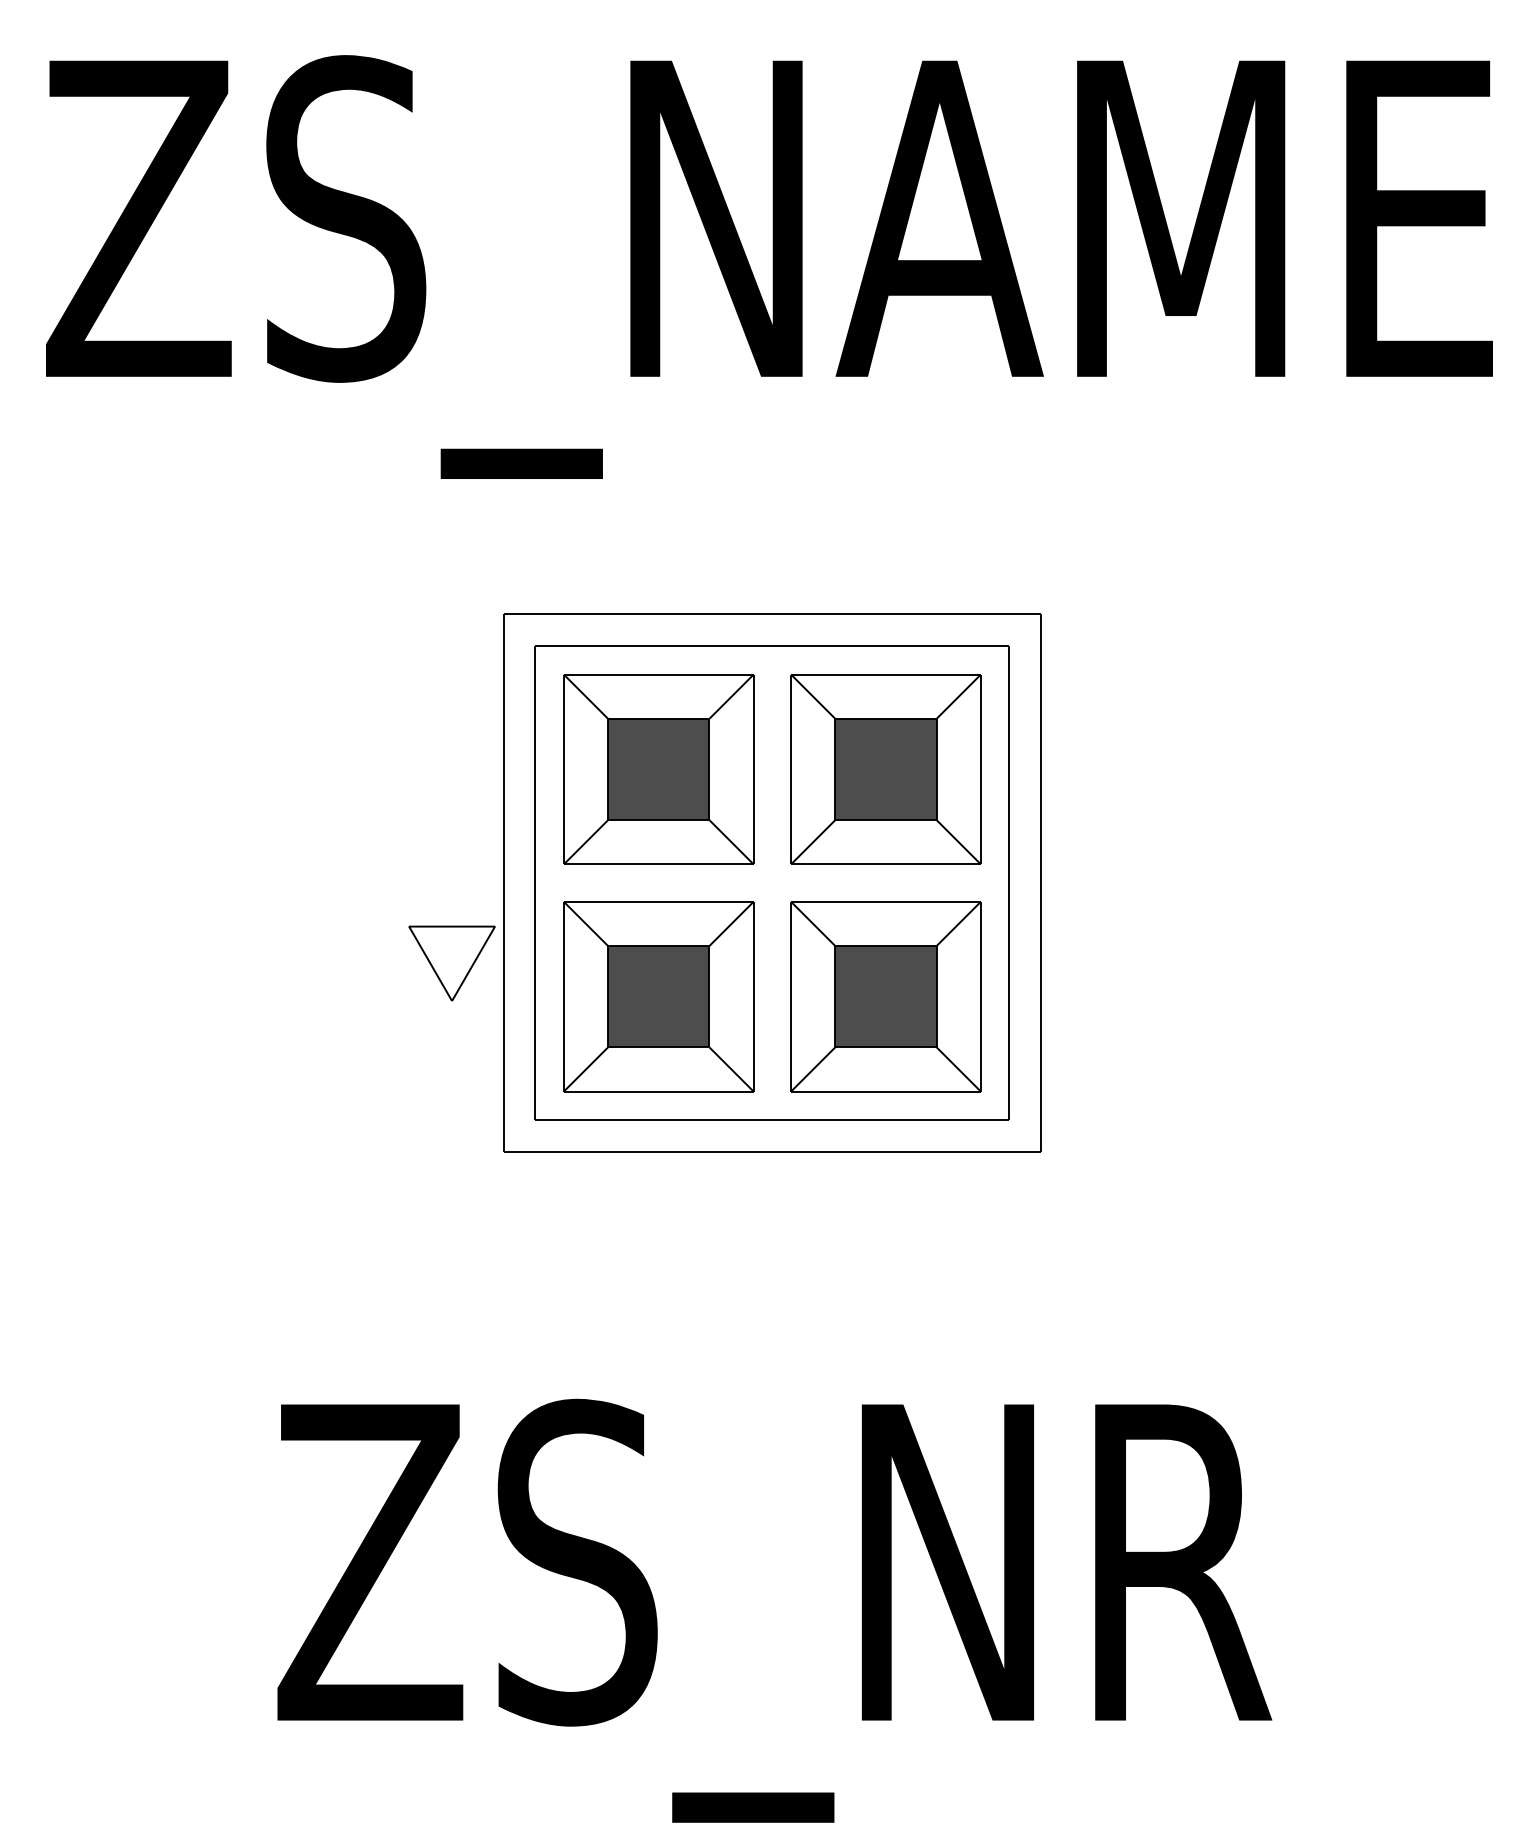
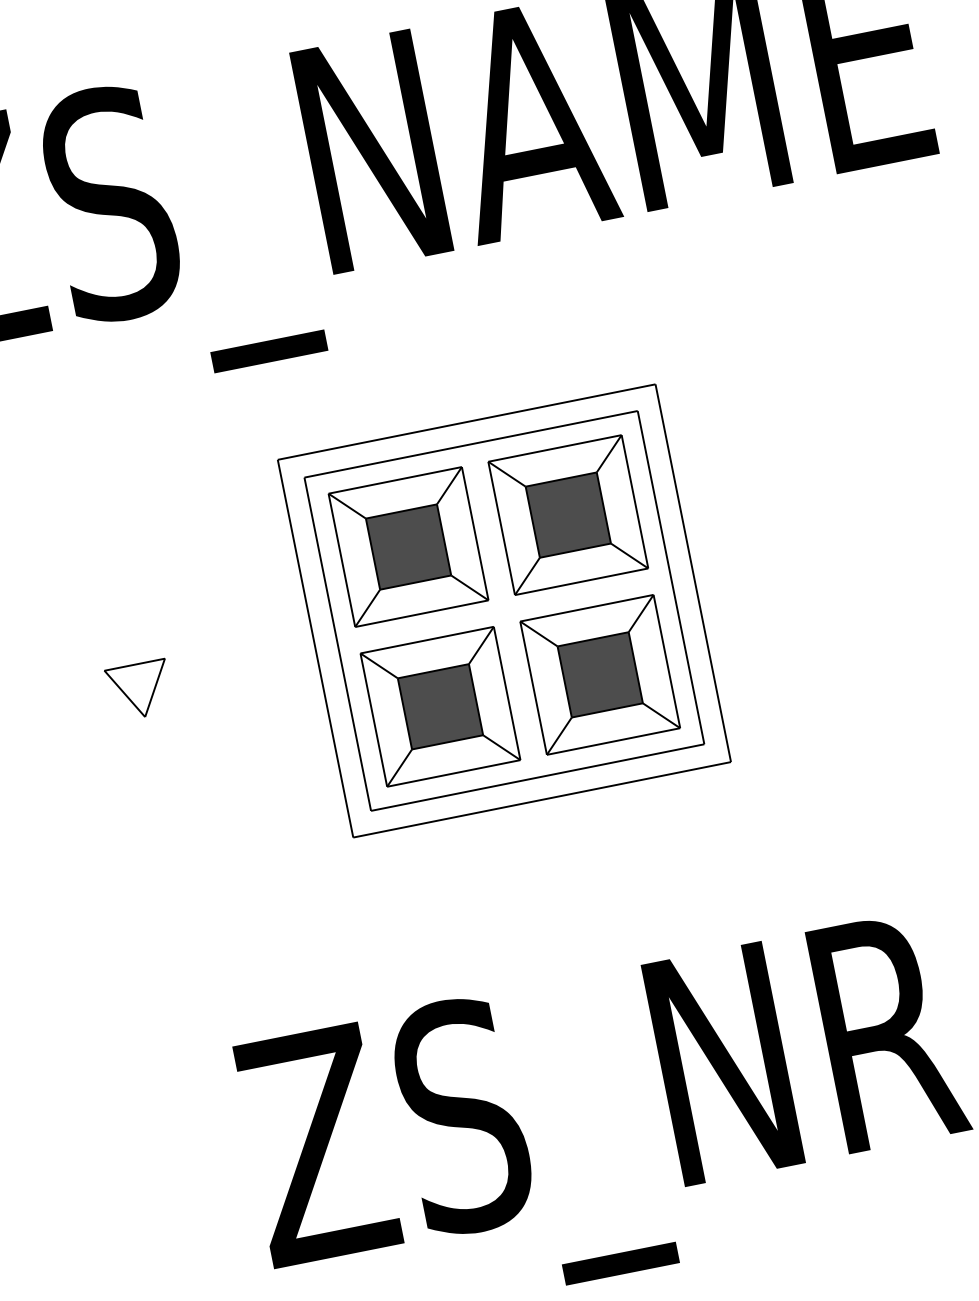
part: (451, 963) -> (139, 690), moved

